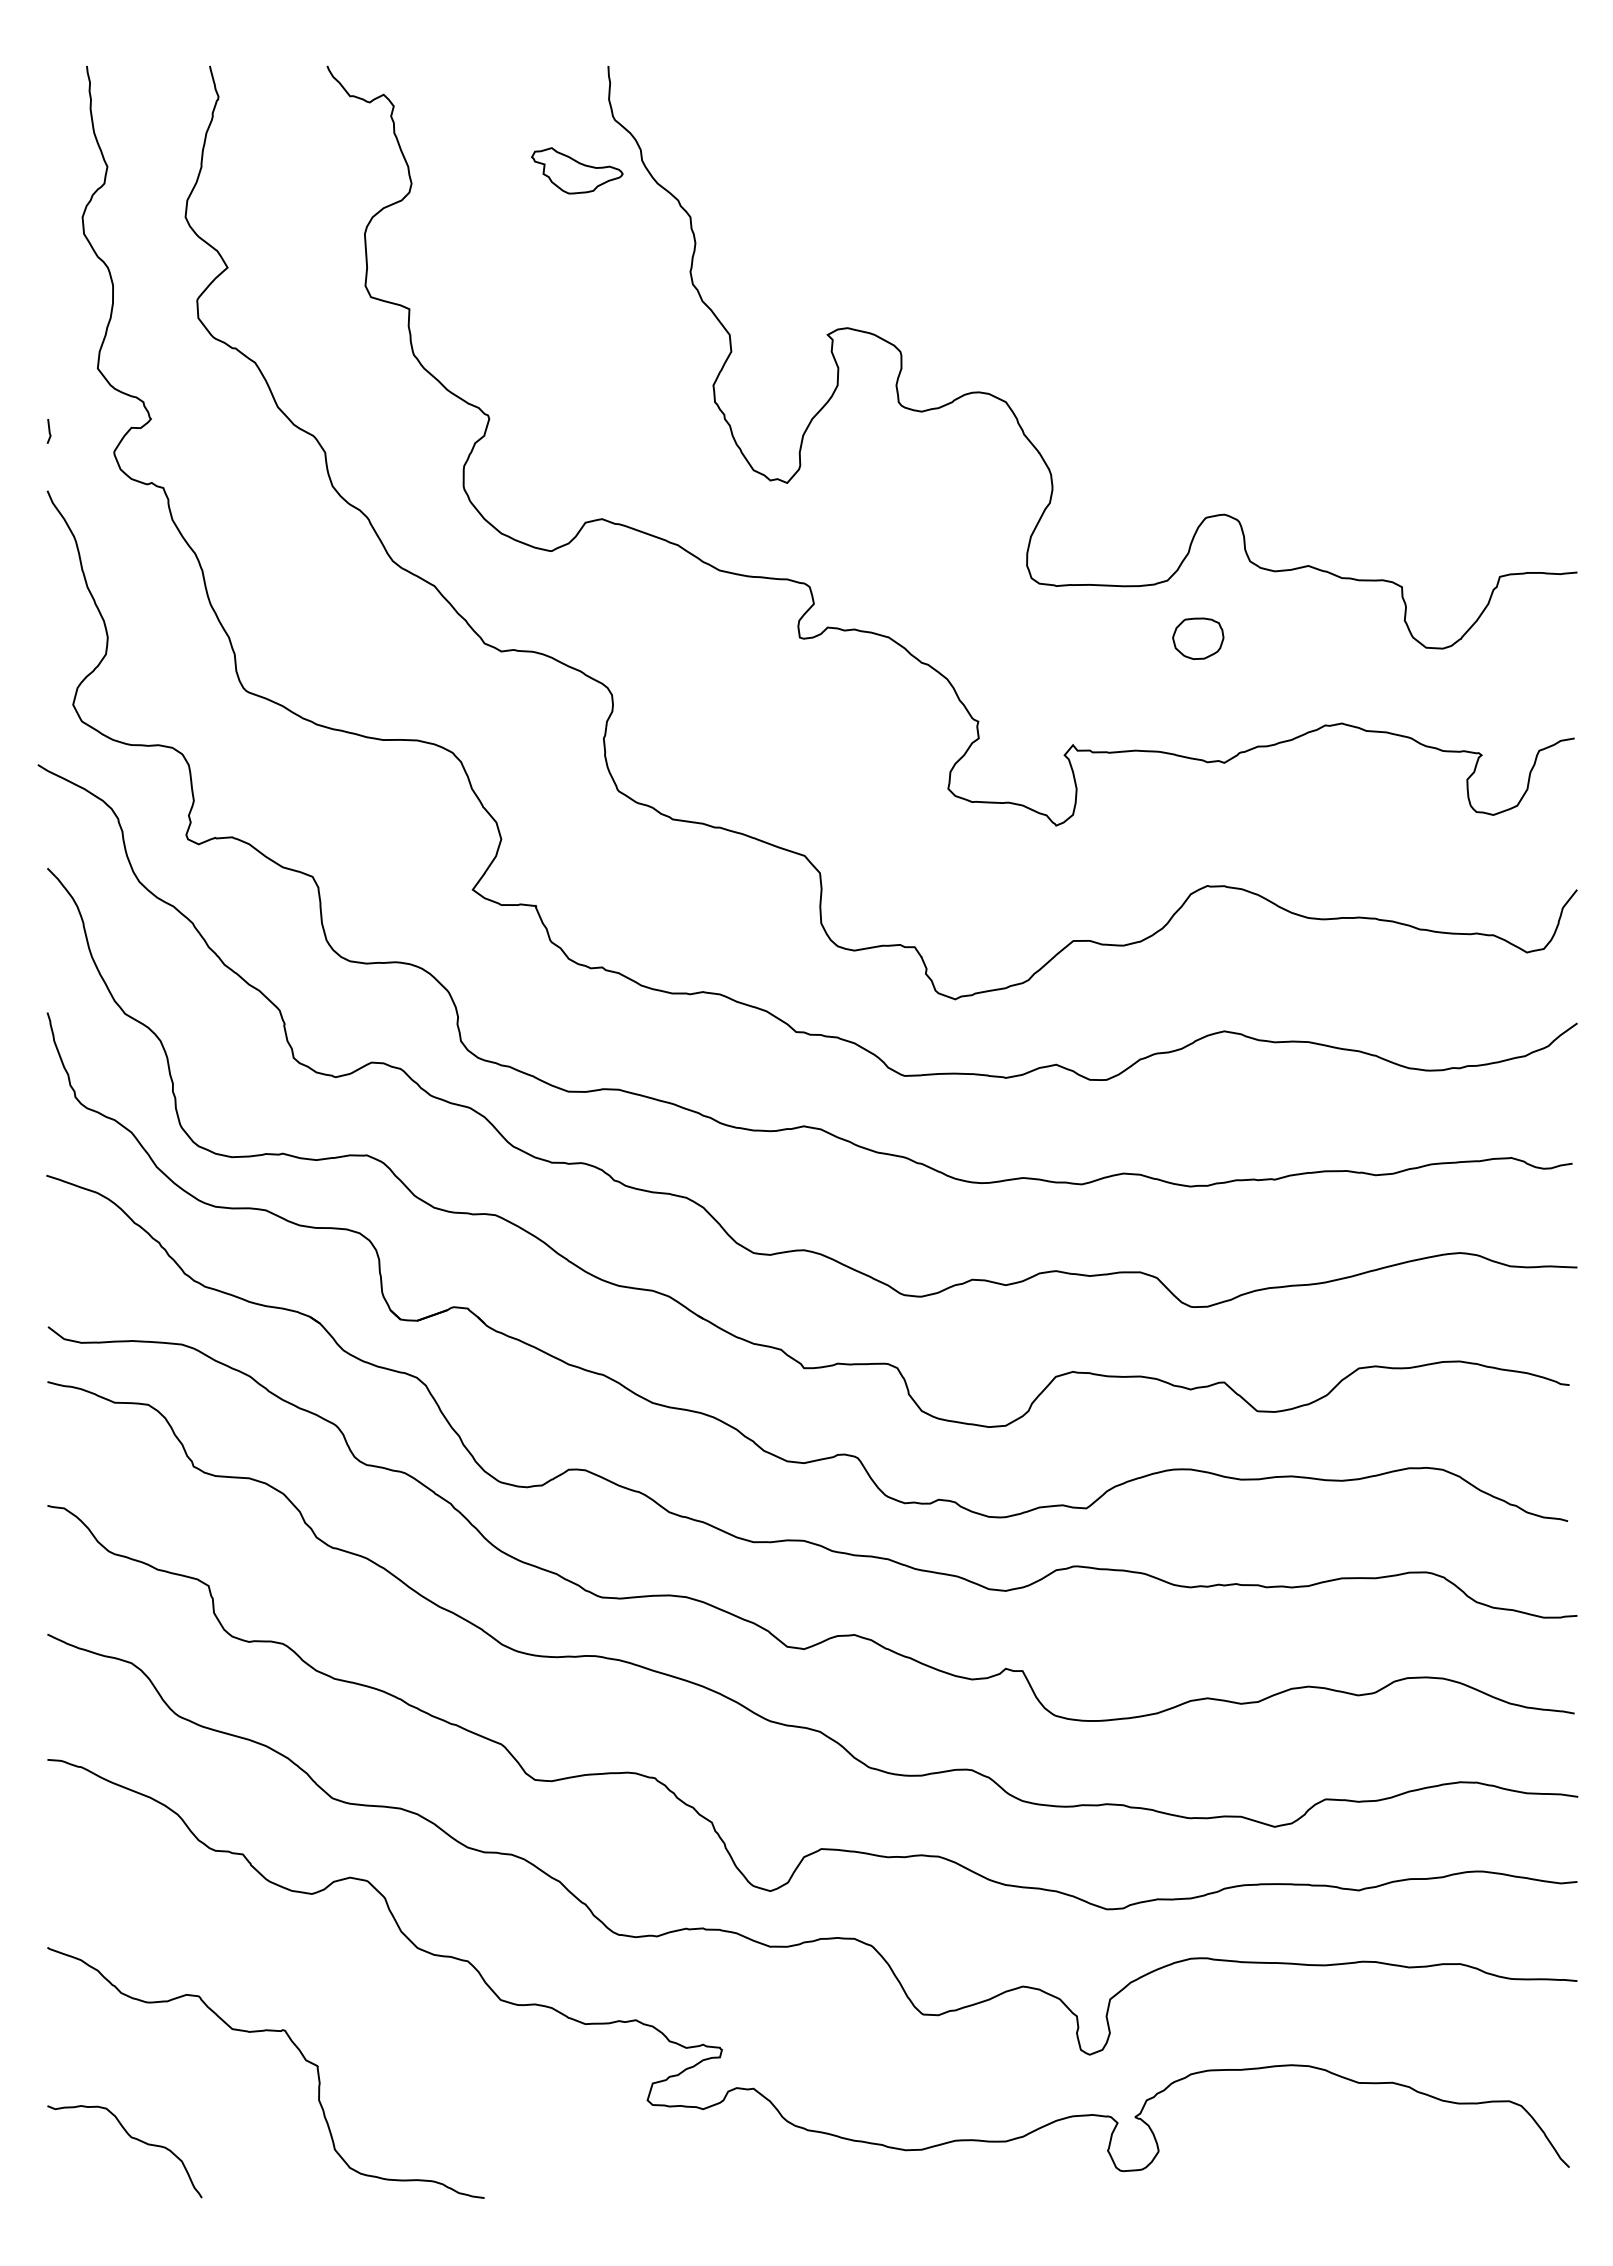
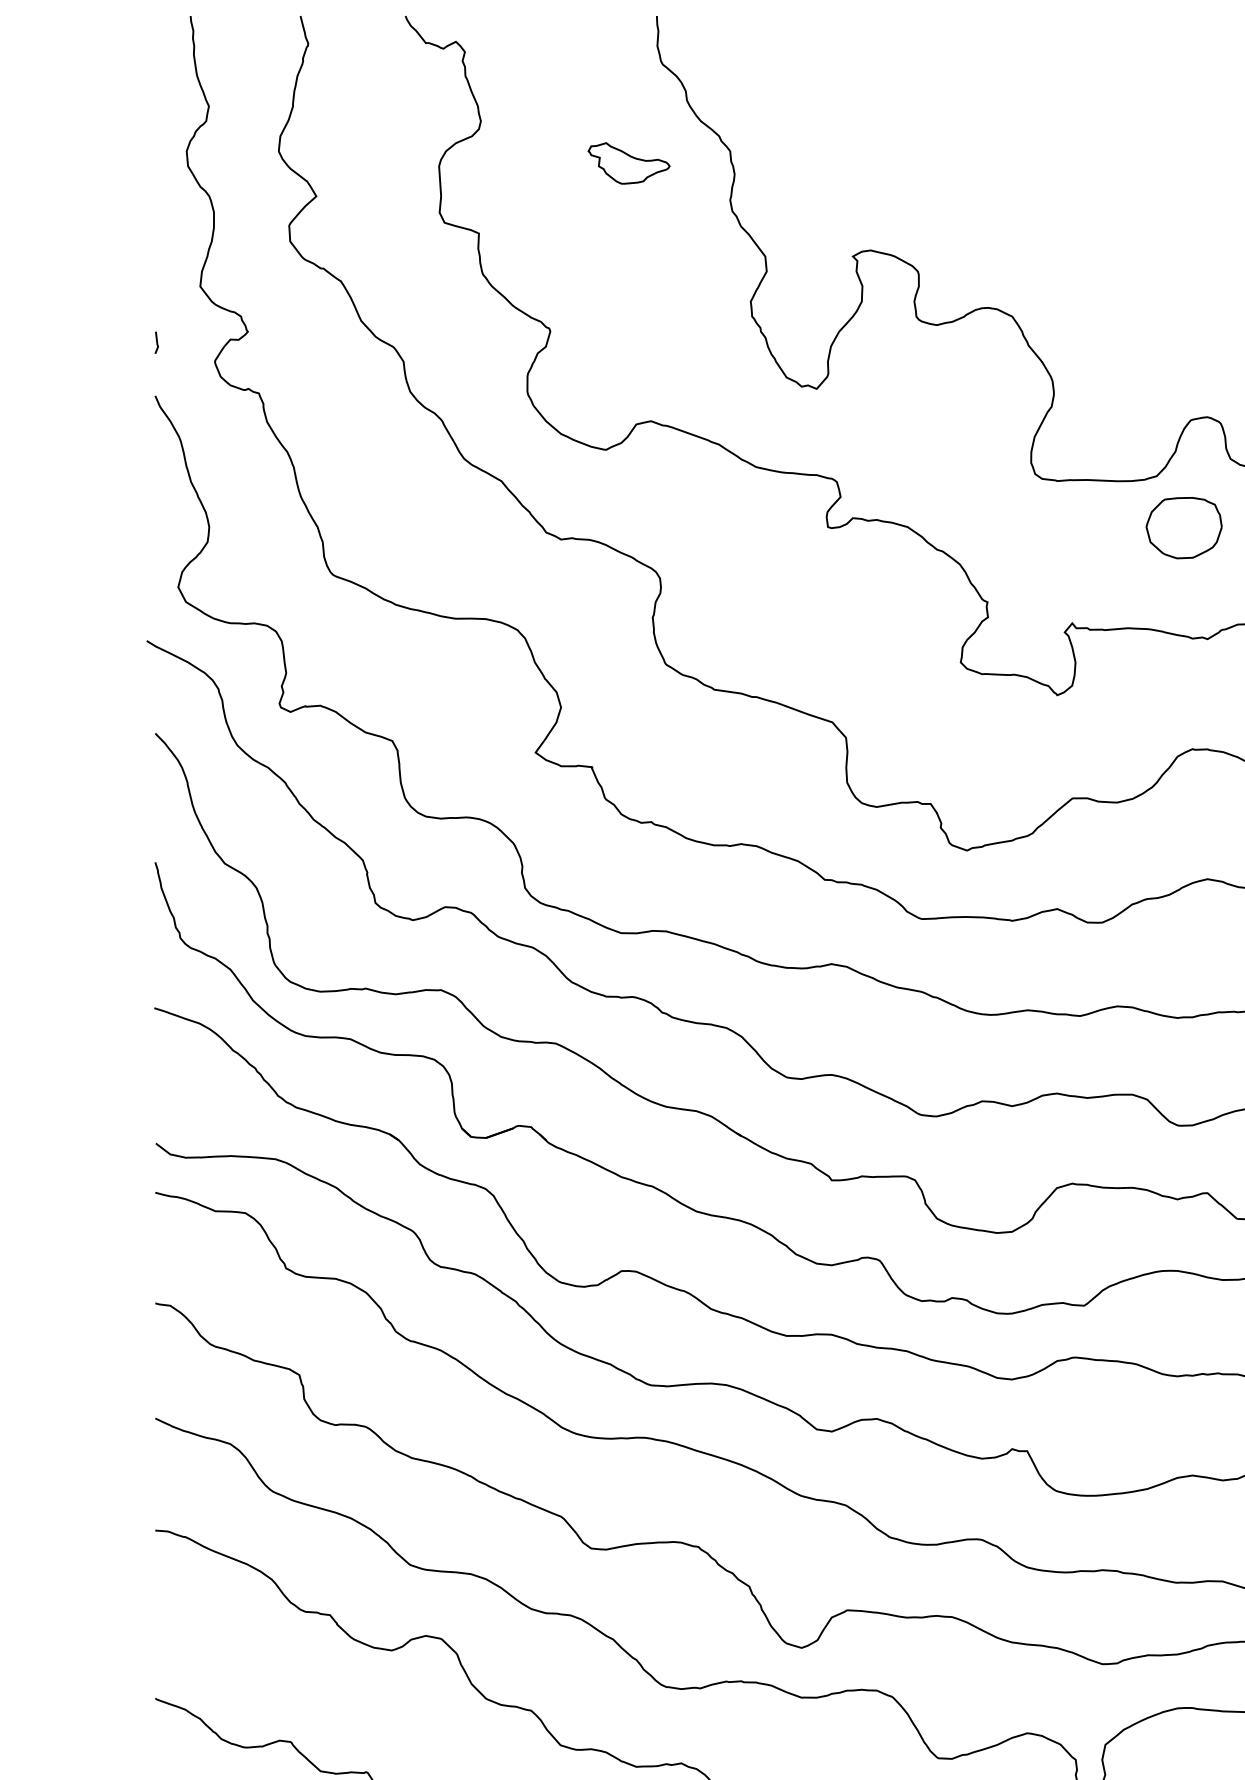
part: (577, 170) -> (629, 163), moved
part: (1198, 638) -> (1184, 527), size x1.67

